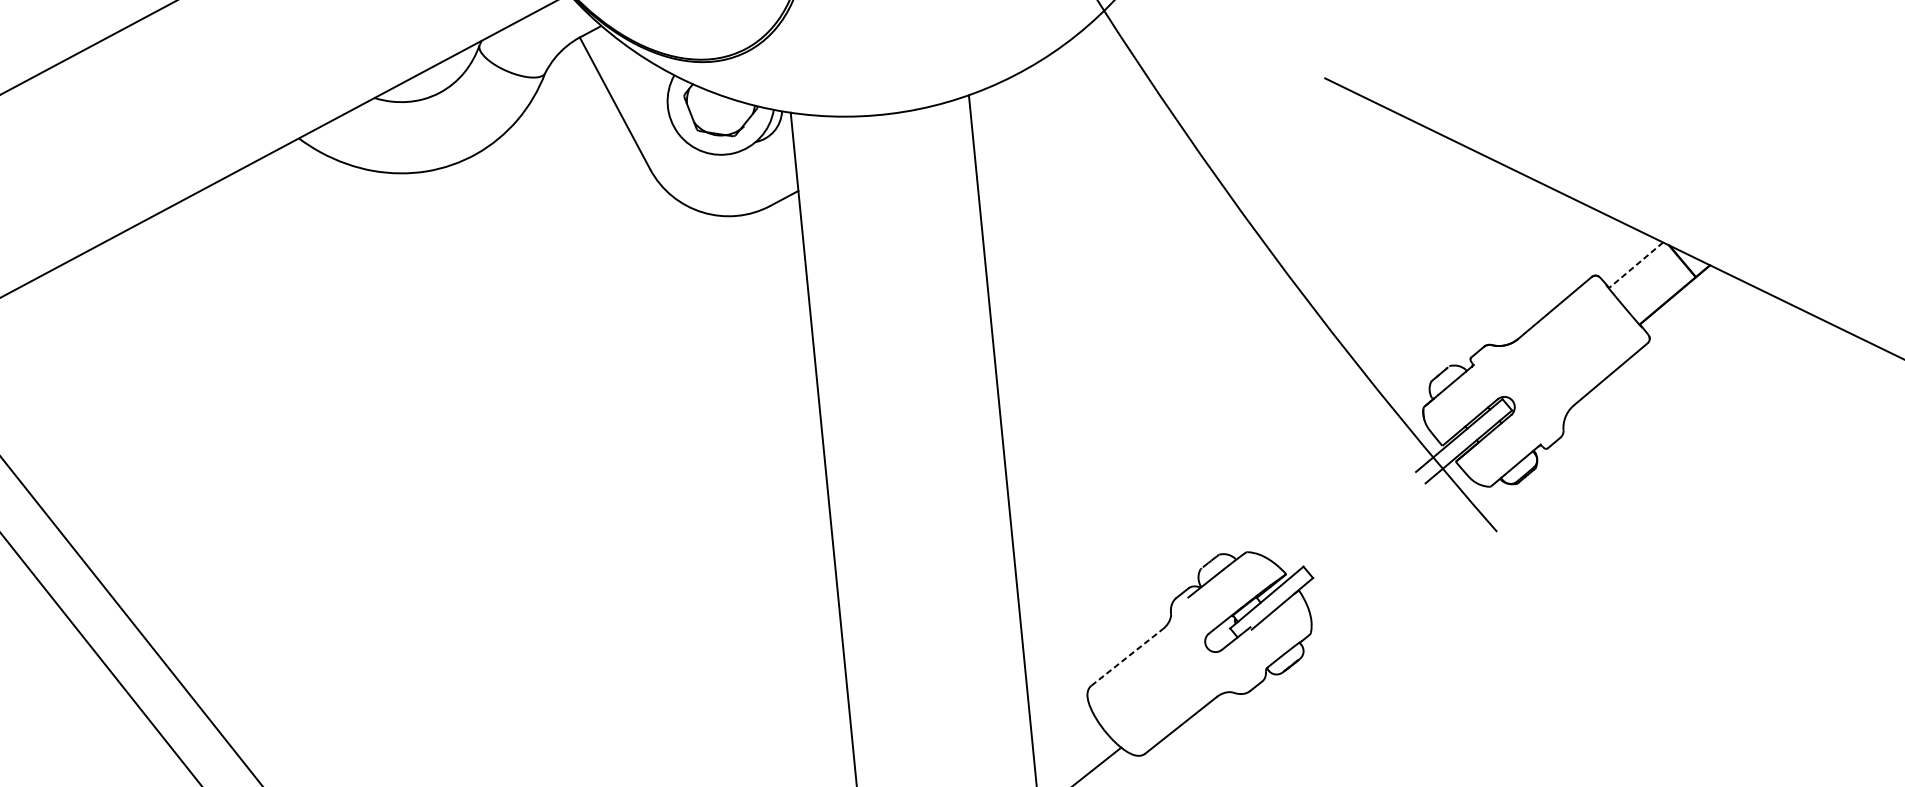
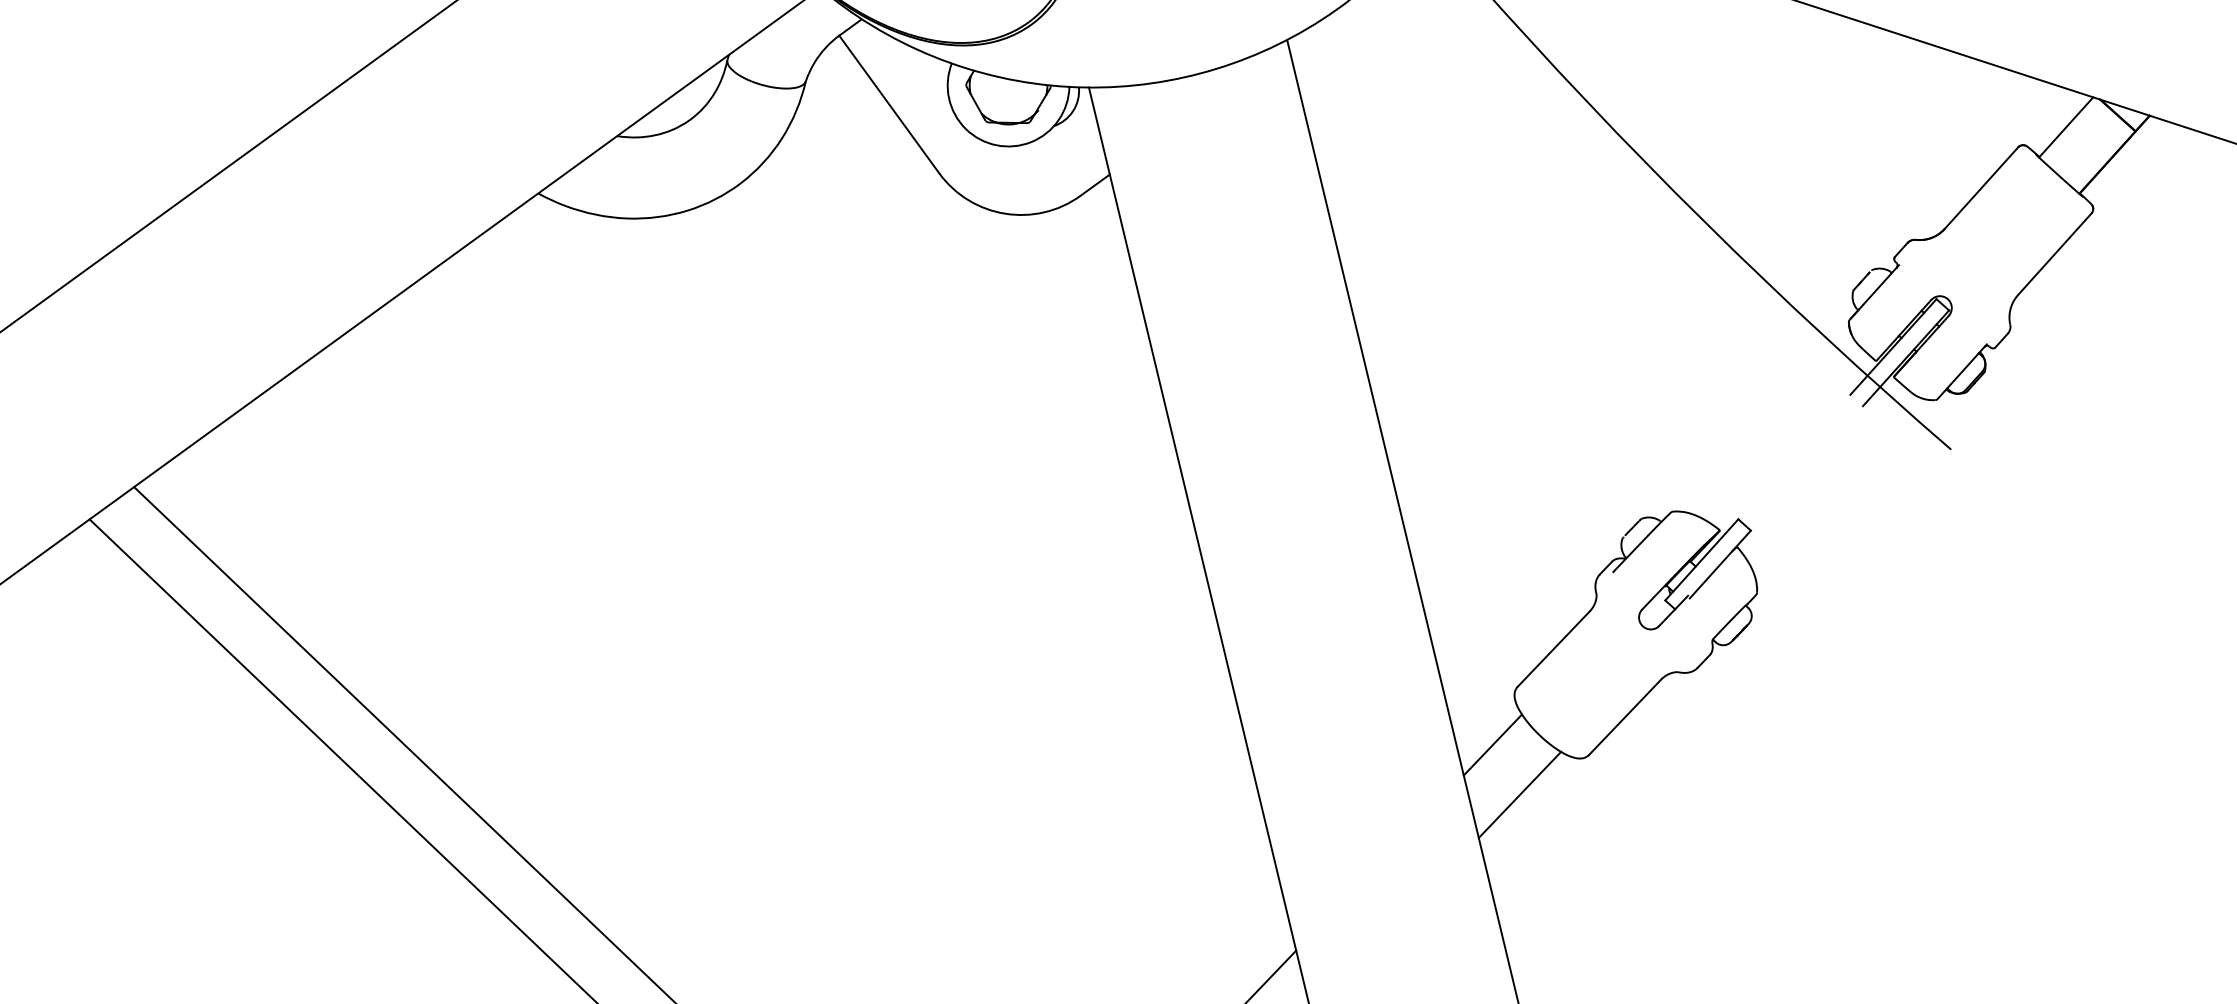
line: (1635, 265) -> (2065, 127), dashed -> solid
line: (1128, 656) -> (1554, 648), dashed -> solid
line: (1062, 732) -> (1492, 744), added

